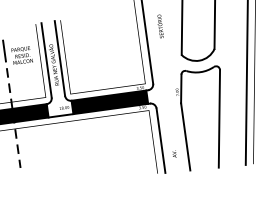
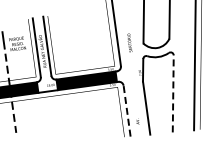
text: (160, 25) -> (129, 42), moved
line: (219, 118) -> (173, 93), solid -> dashed
line: (161, 141) -> (127, 111), solid -> dashed

